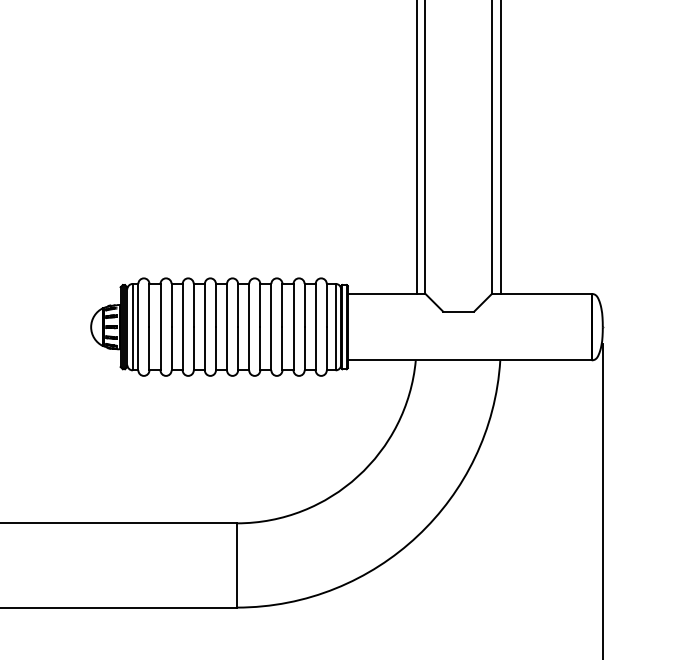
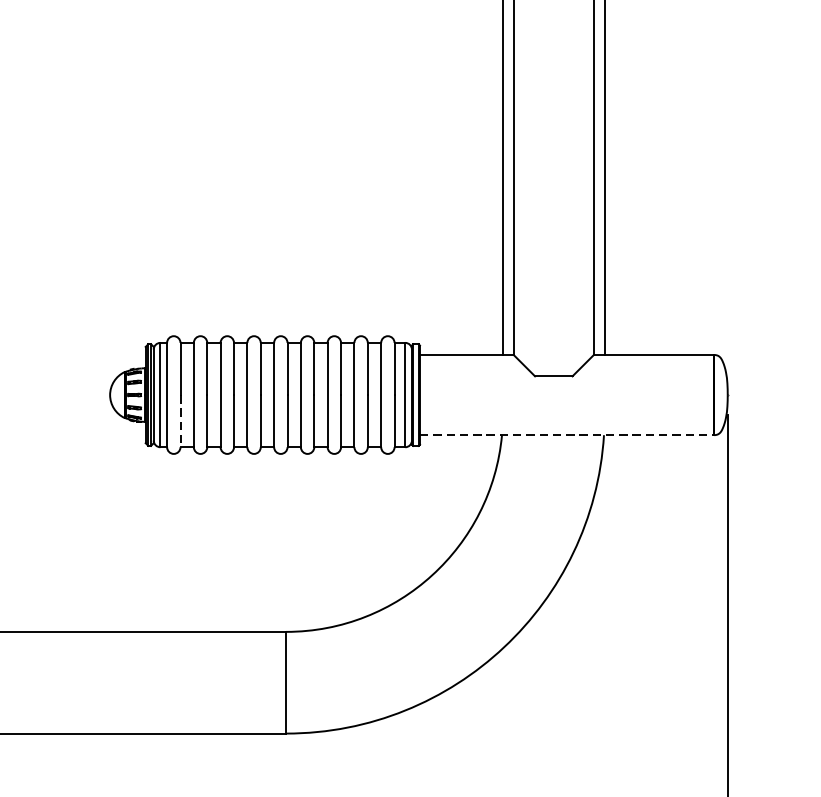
line: (149, 348) -> (180, 420), solid -> dashed
line: (469, 360) -> (566, 435), solid -> dashed

